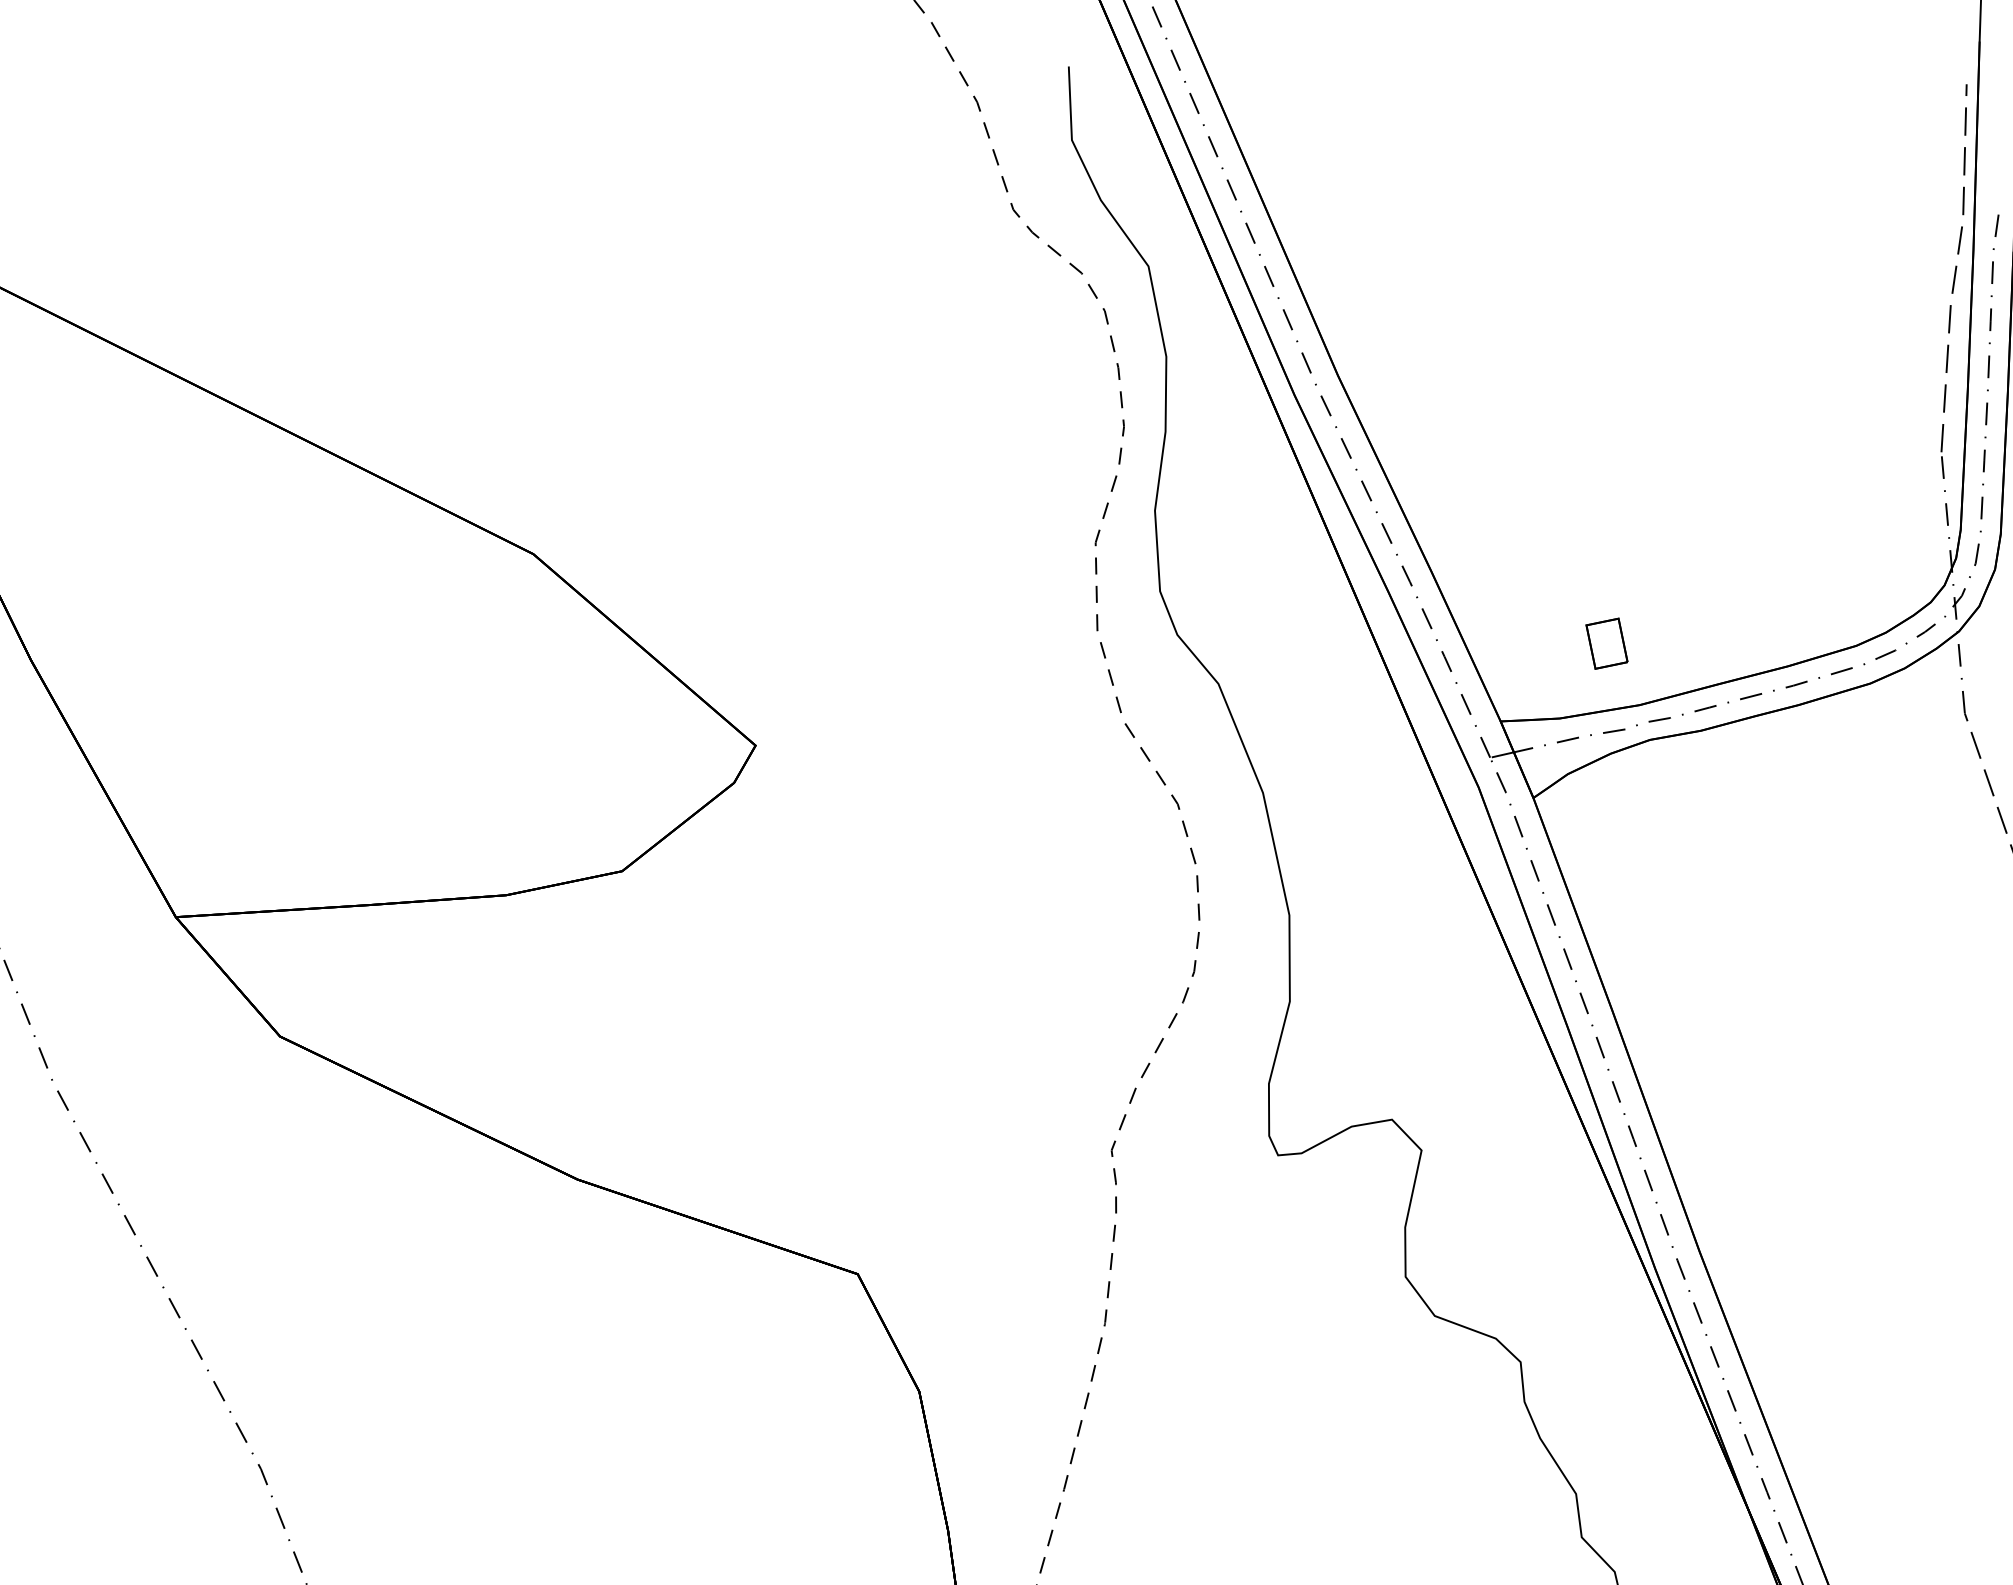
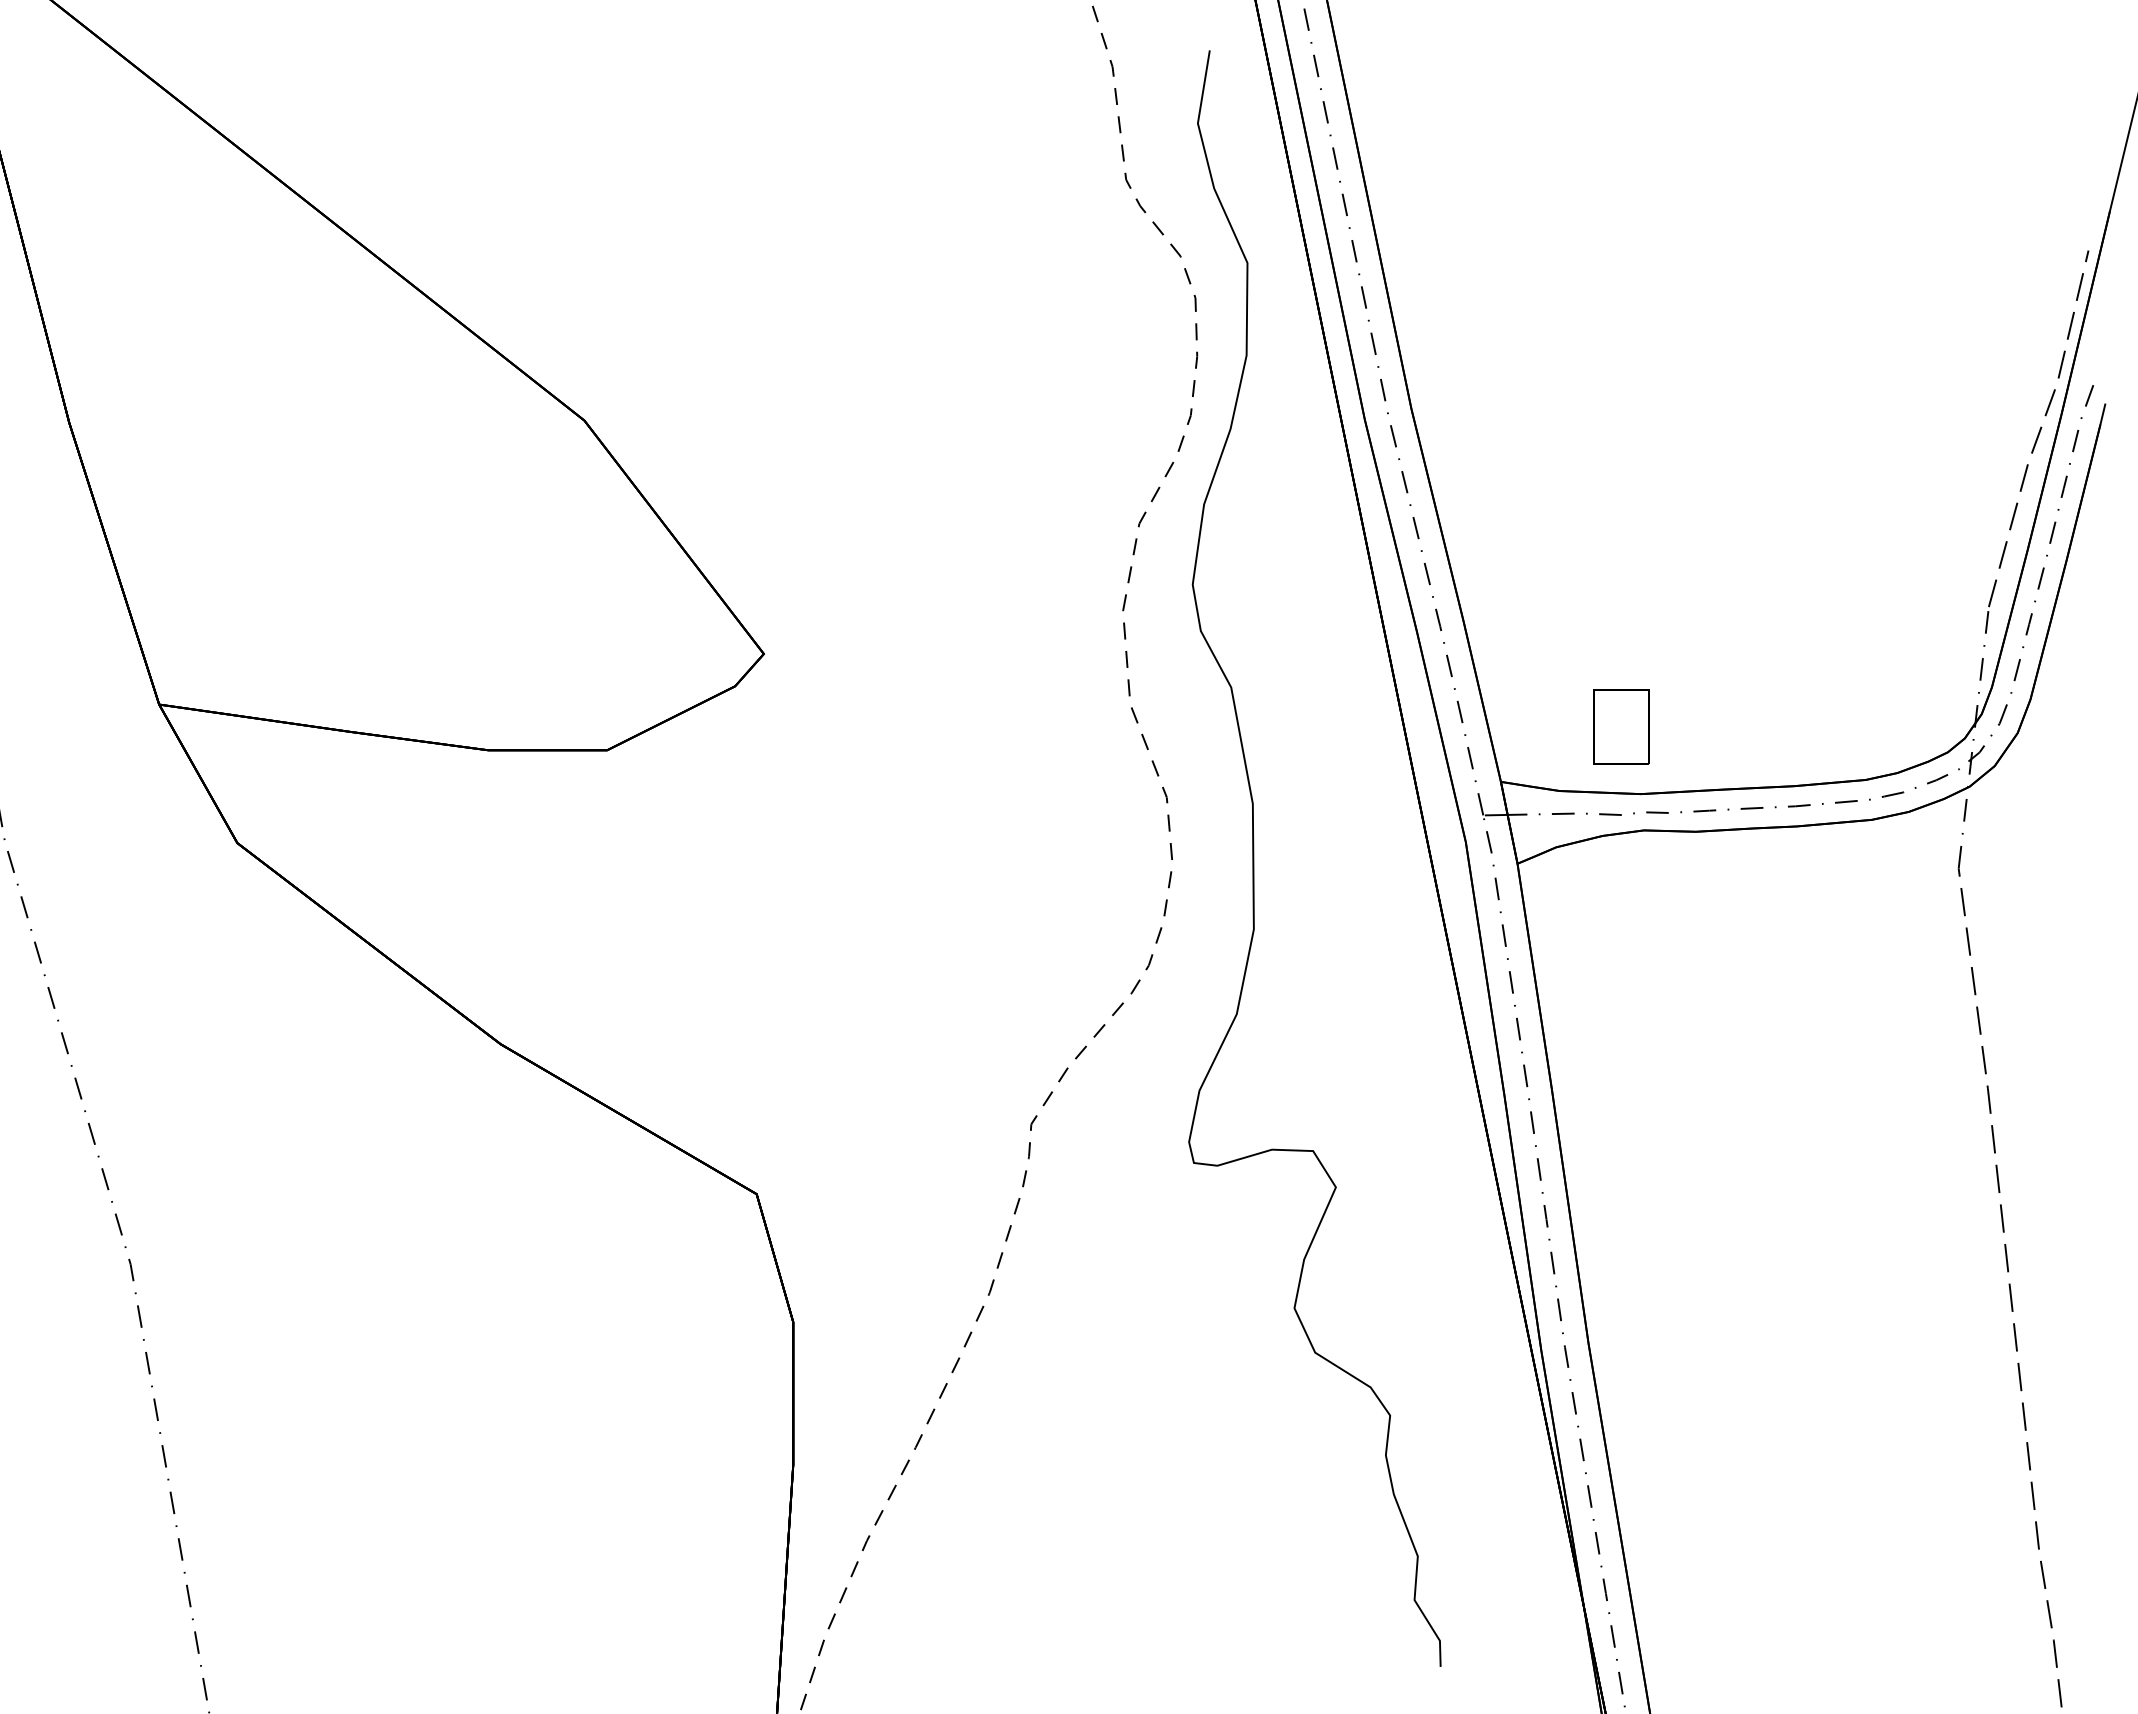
part: (1607, 643) -> (1621, 726), size x1.67

